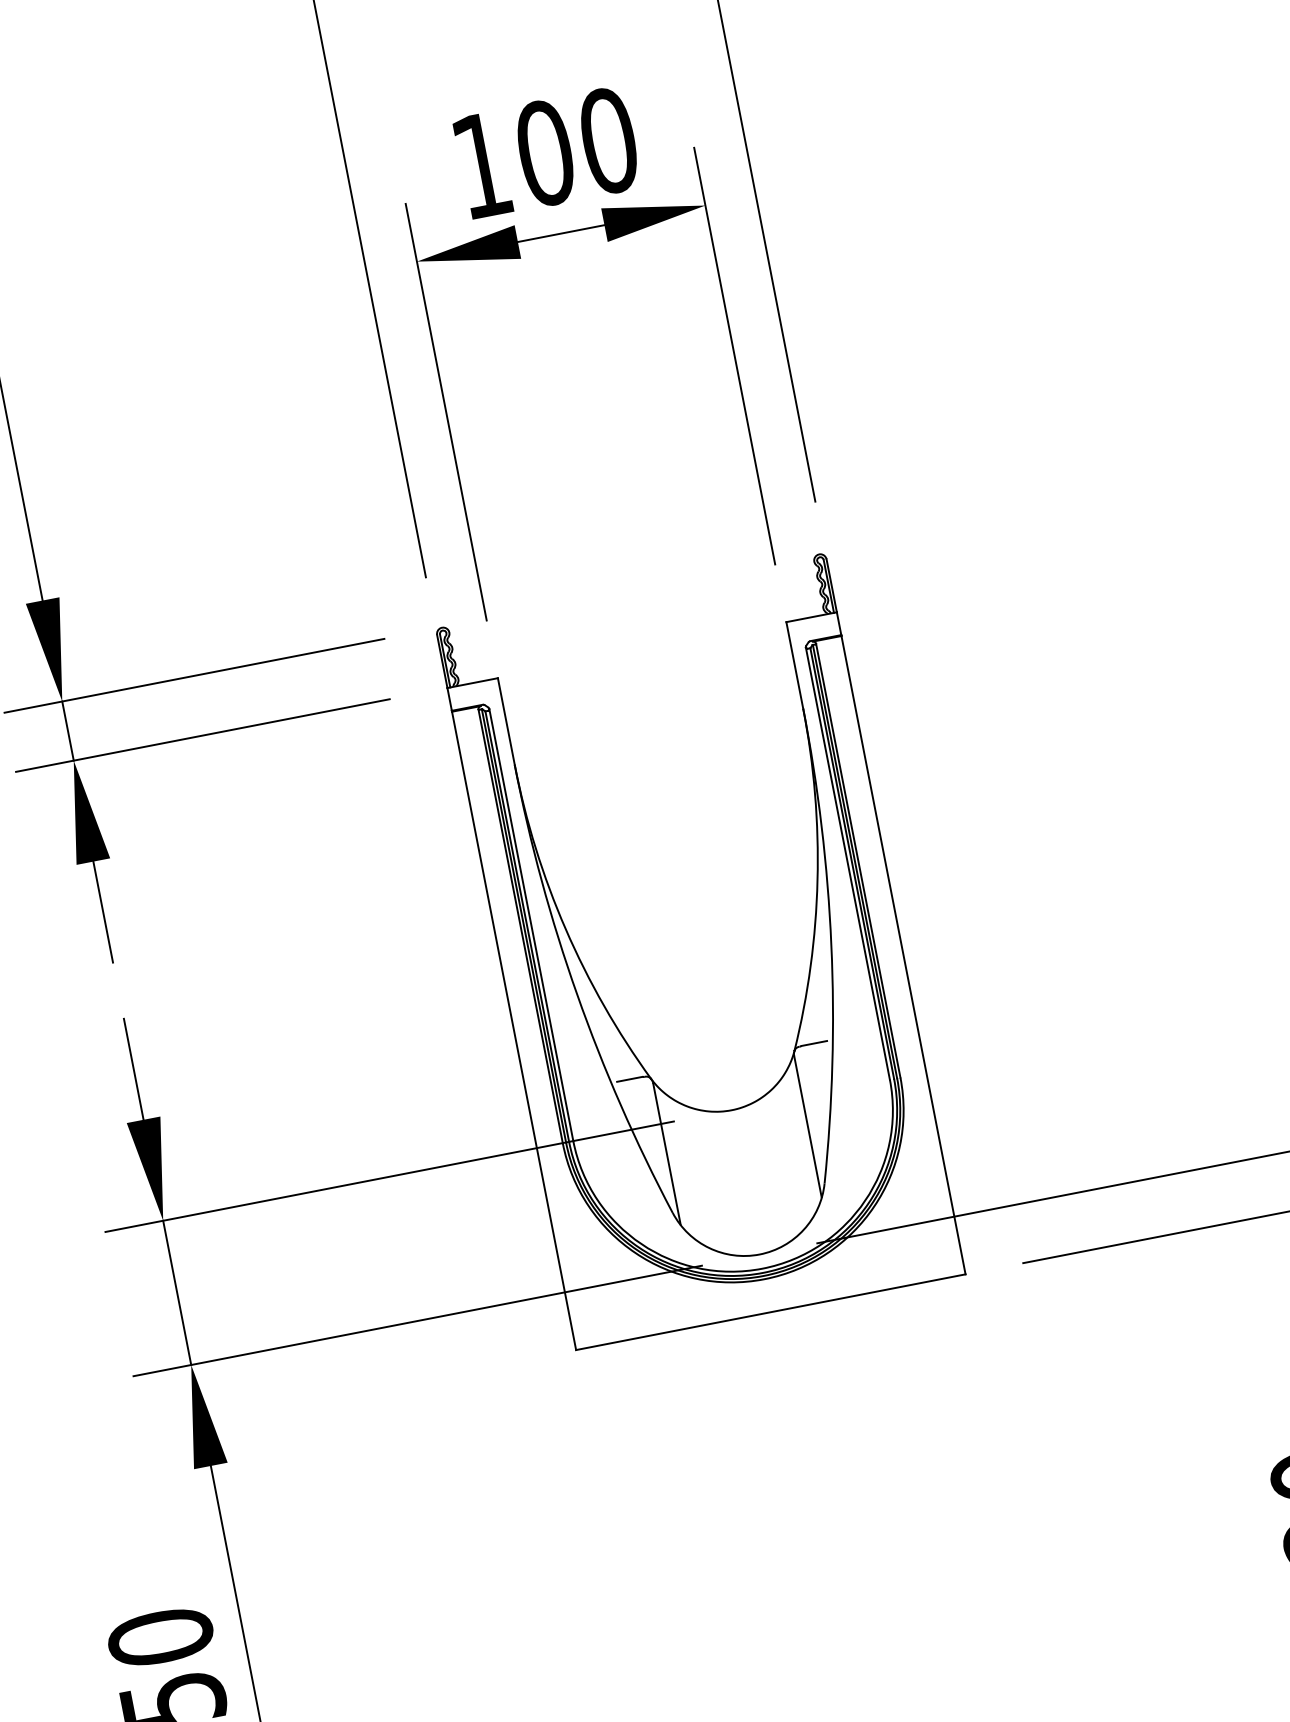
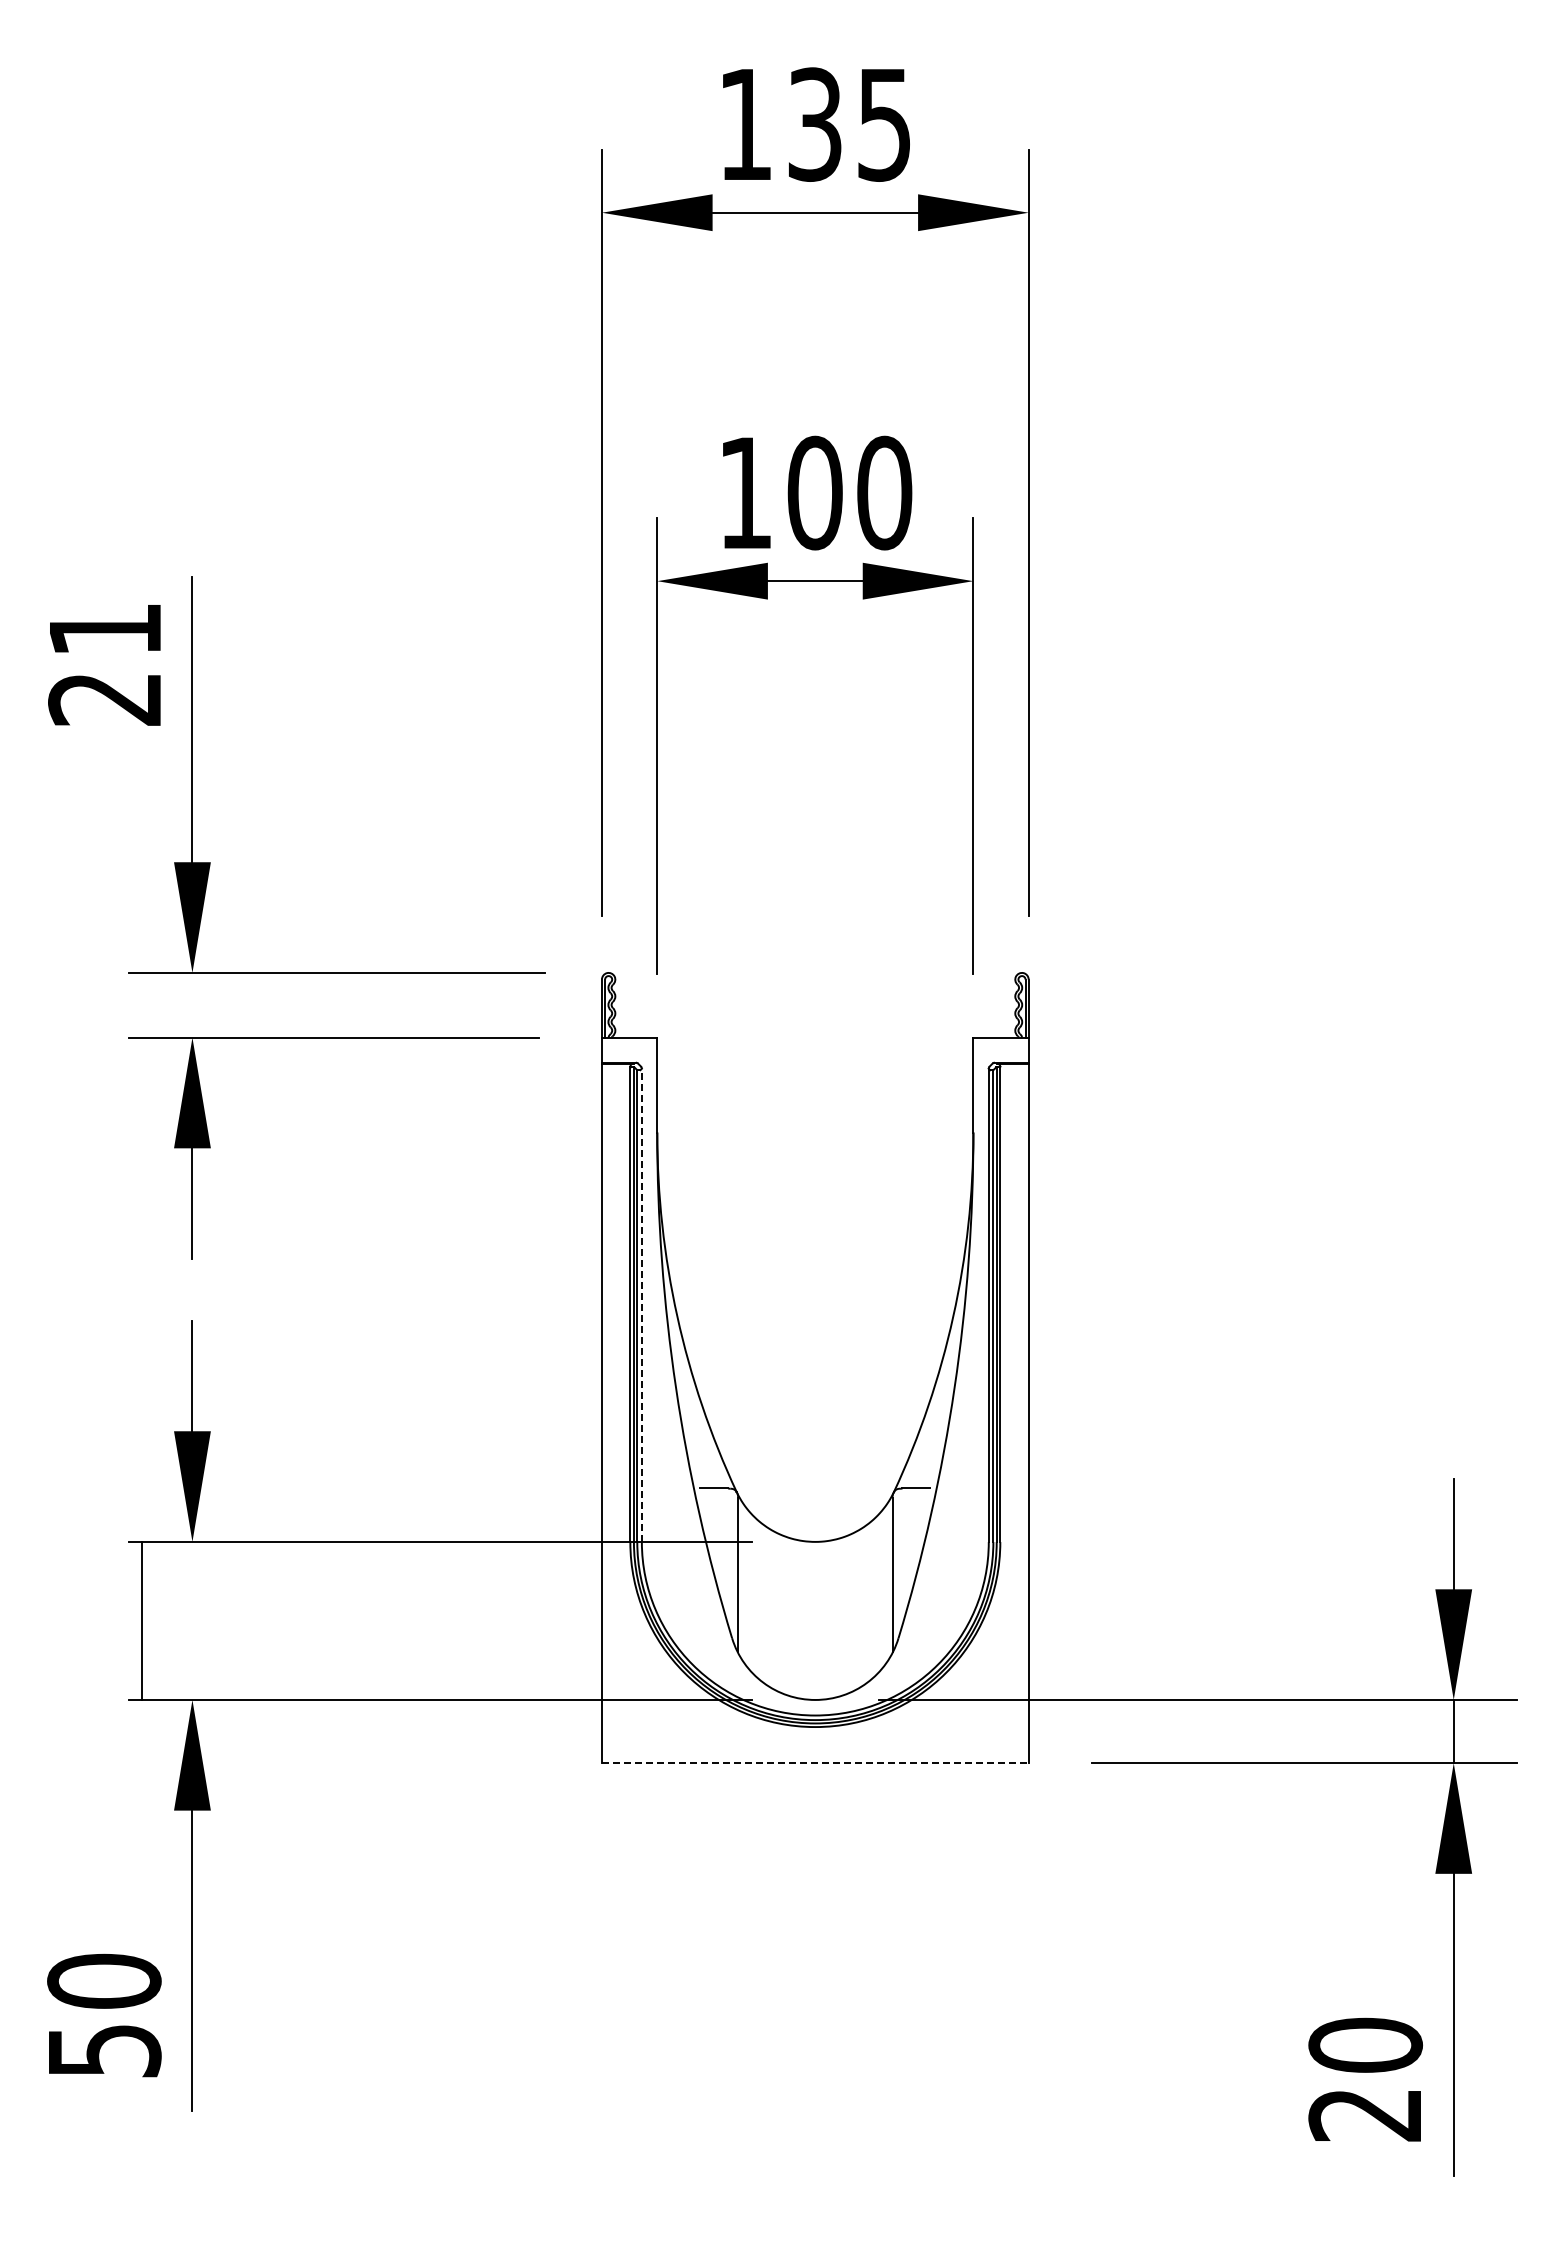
line: (67, 730) -> (192, 1004), removed
line: (531, 925) -> (641, 1305), solid -> dashed
line: (177, 1292) -> (142, 1620), moved
line: (771, 1312) -> (815, 1763), solid -> dashed

